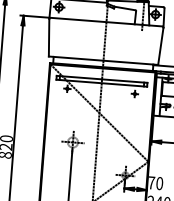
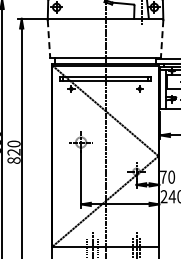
line: (48, 38) -> (48, 39), solid -> dashed
line: (161, 46) -> (162, 39), solid -> dashed

